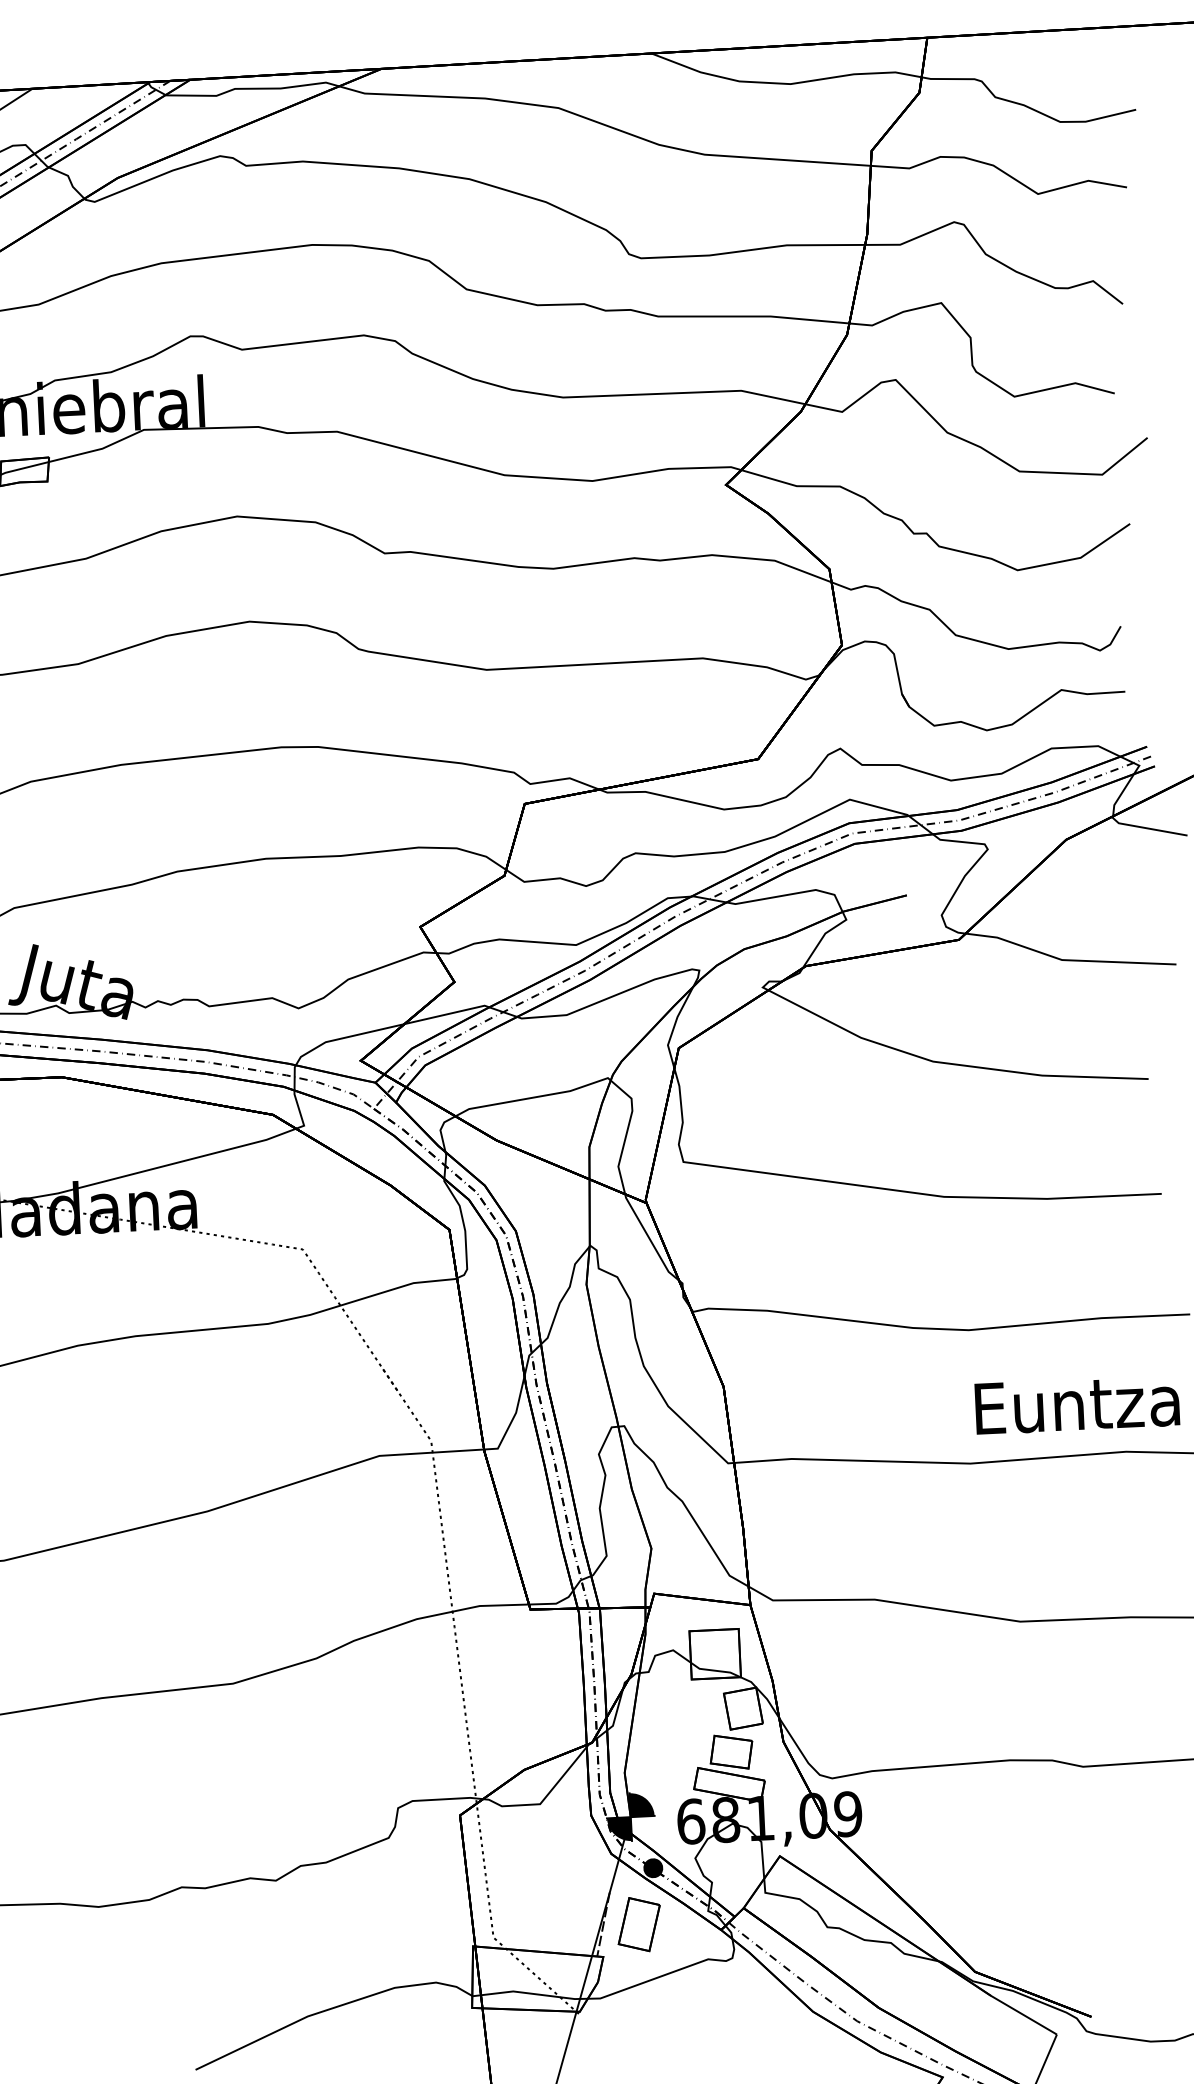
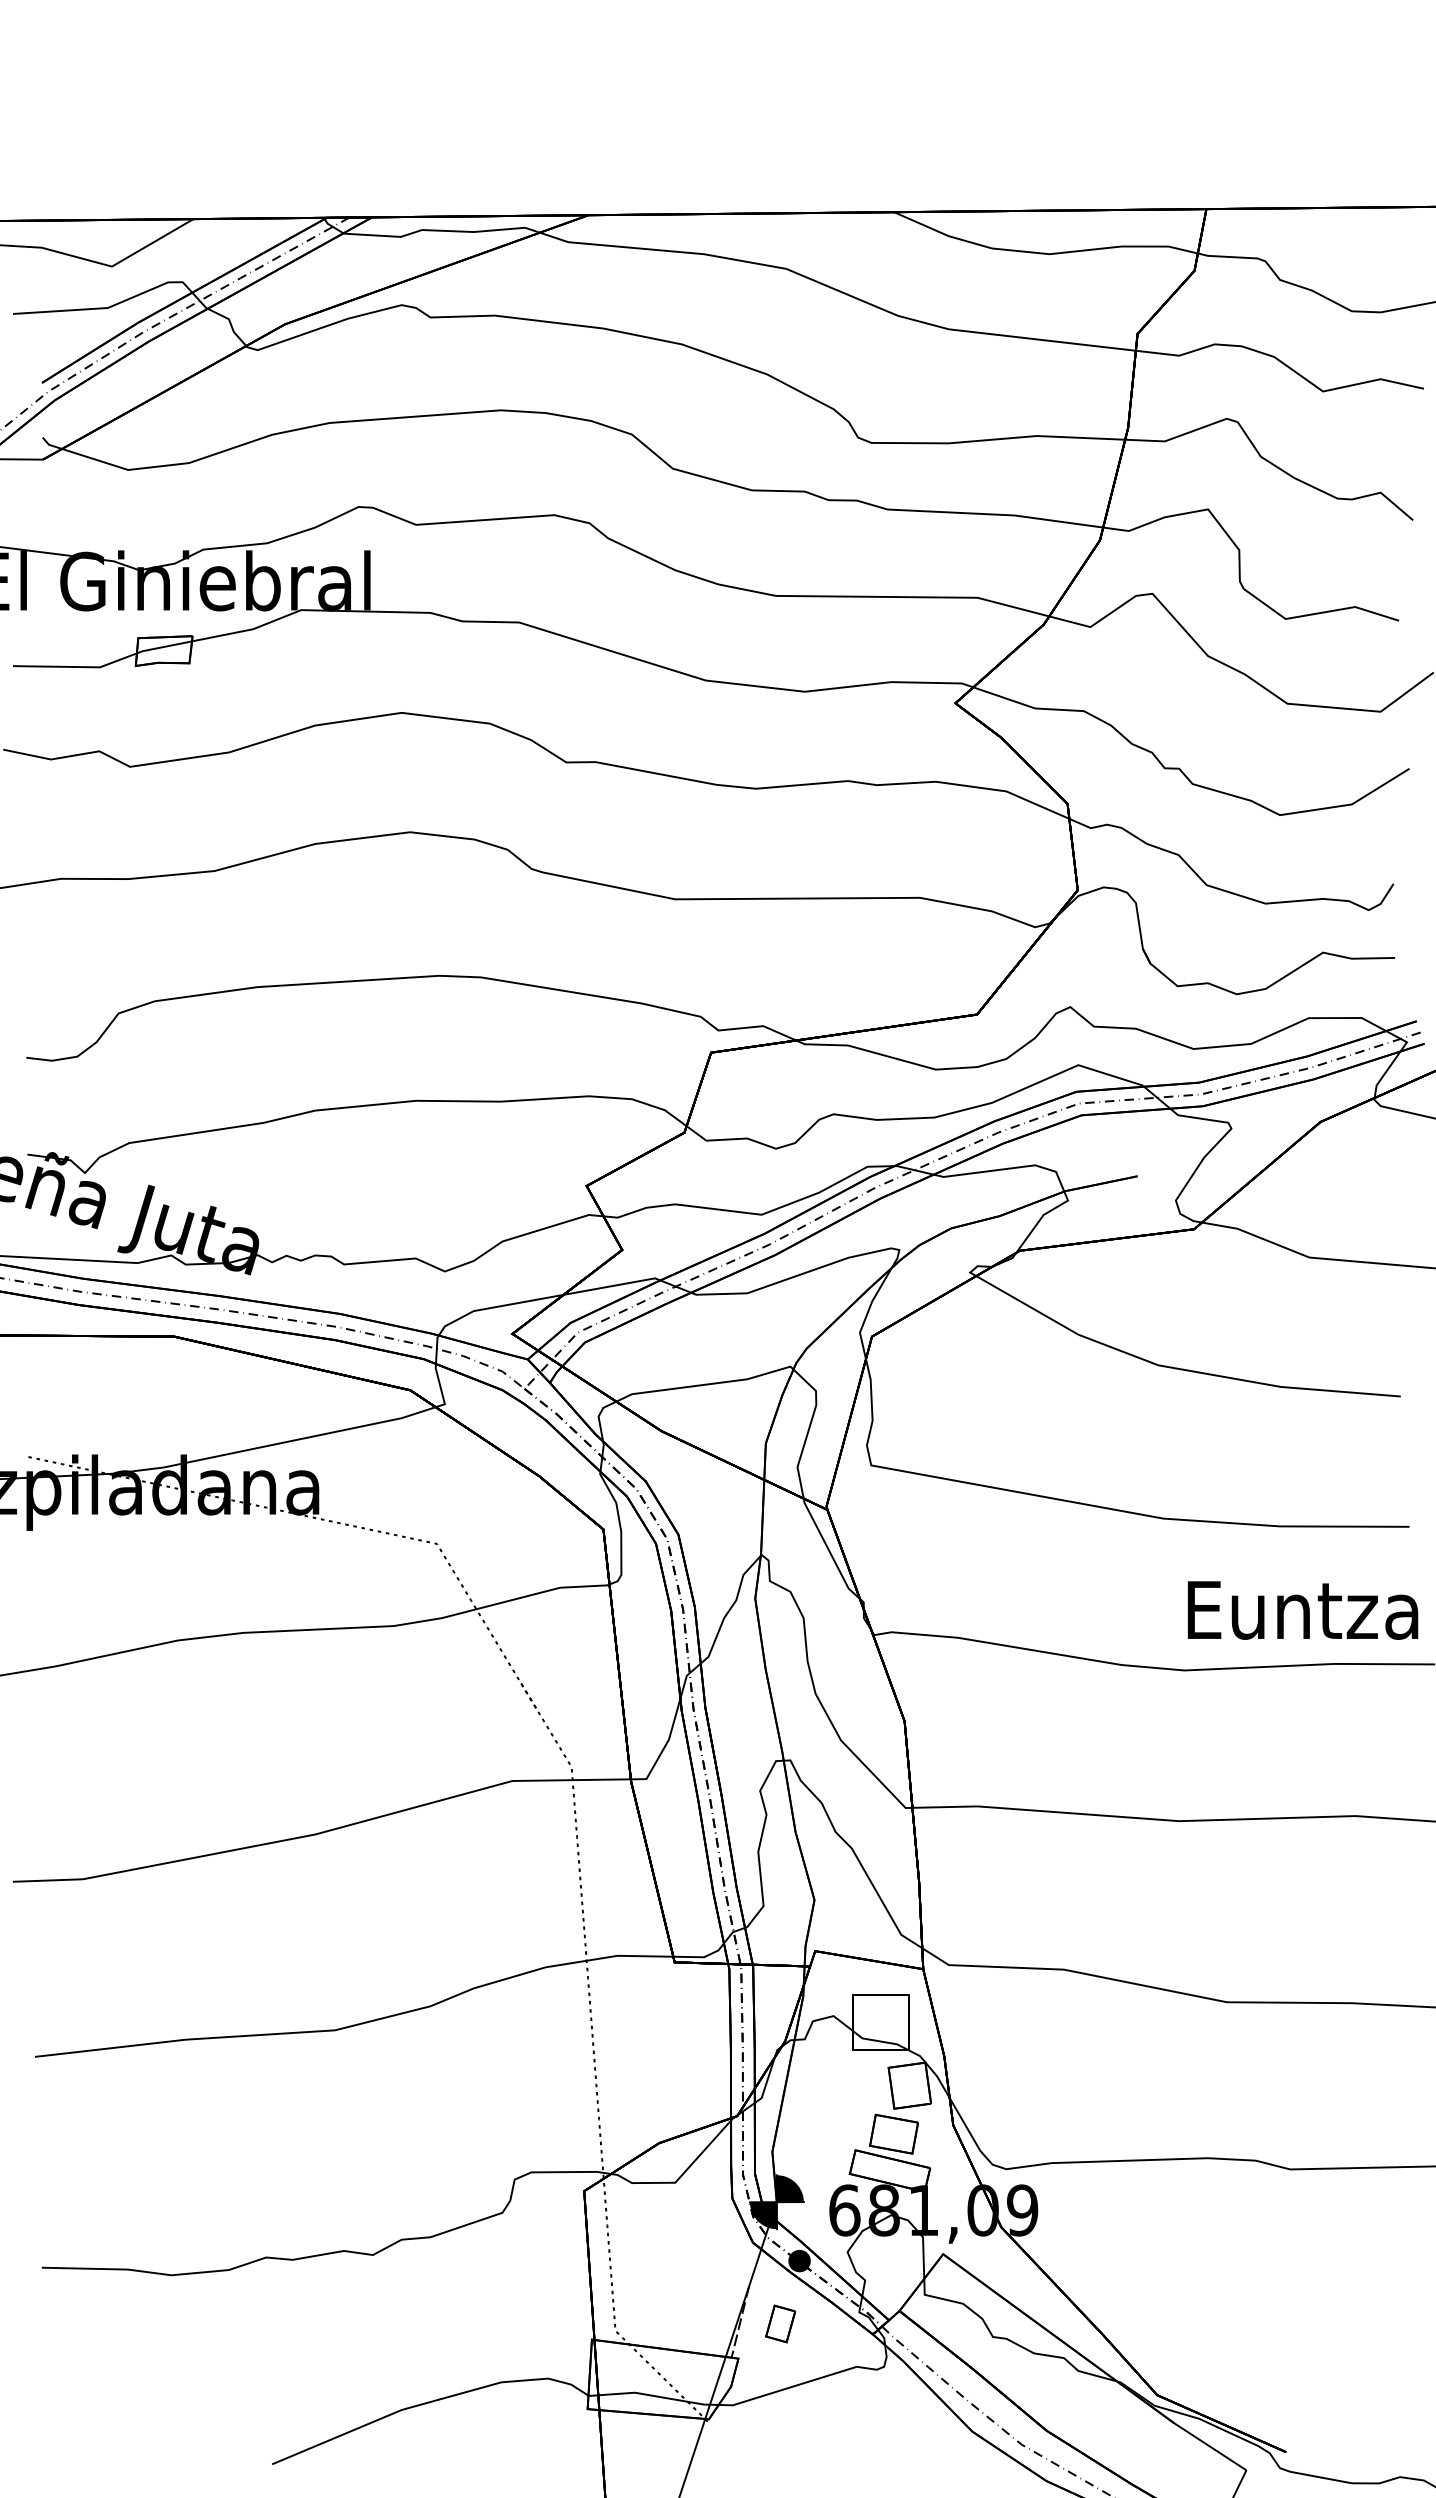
text: (1076, 1404) -> (1302, 1610), moved
part: (639, 1924) -> (780, 2323), size x0.6

